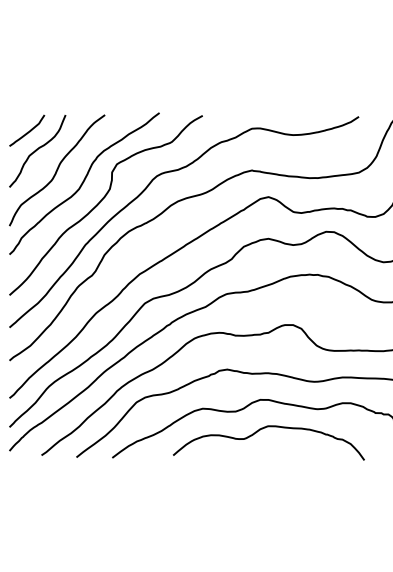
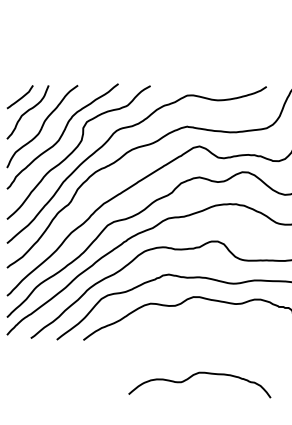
curve: (263, 429) -> (195, 375), moved

